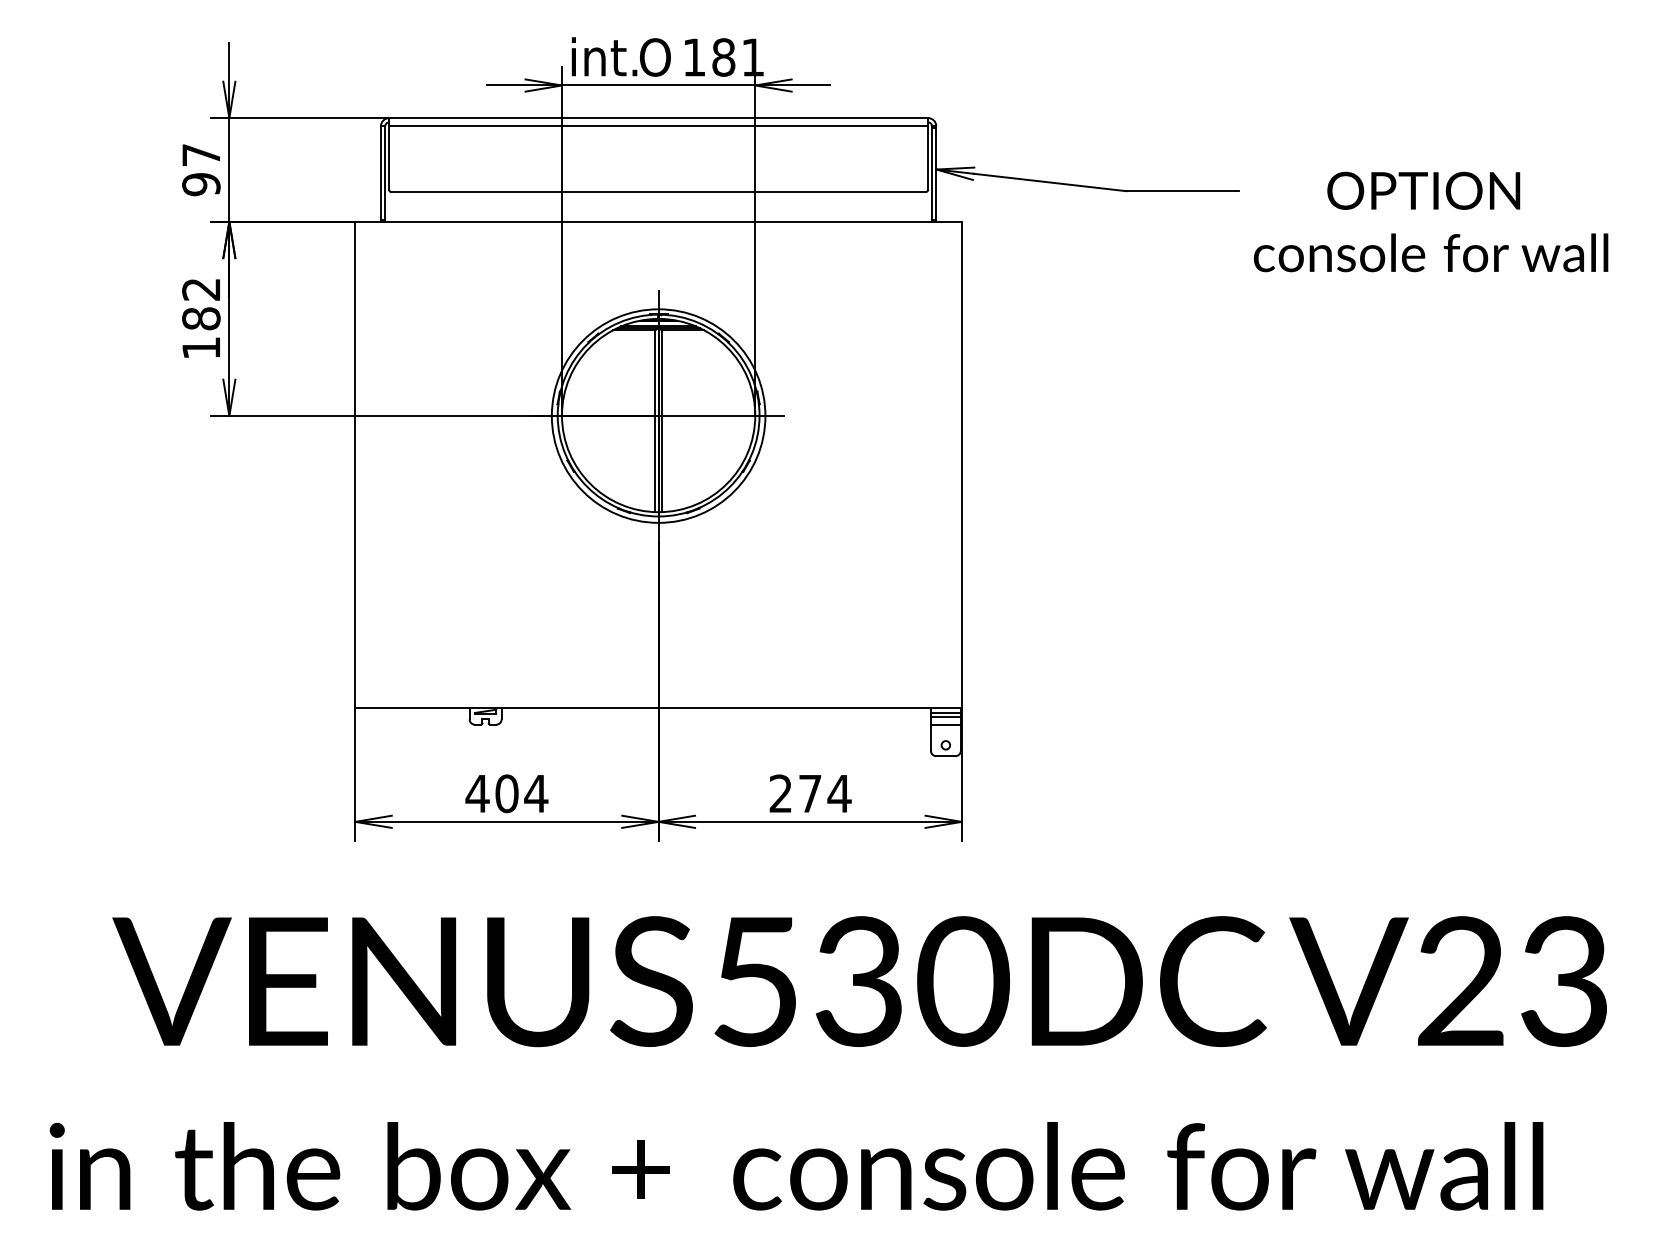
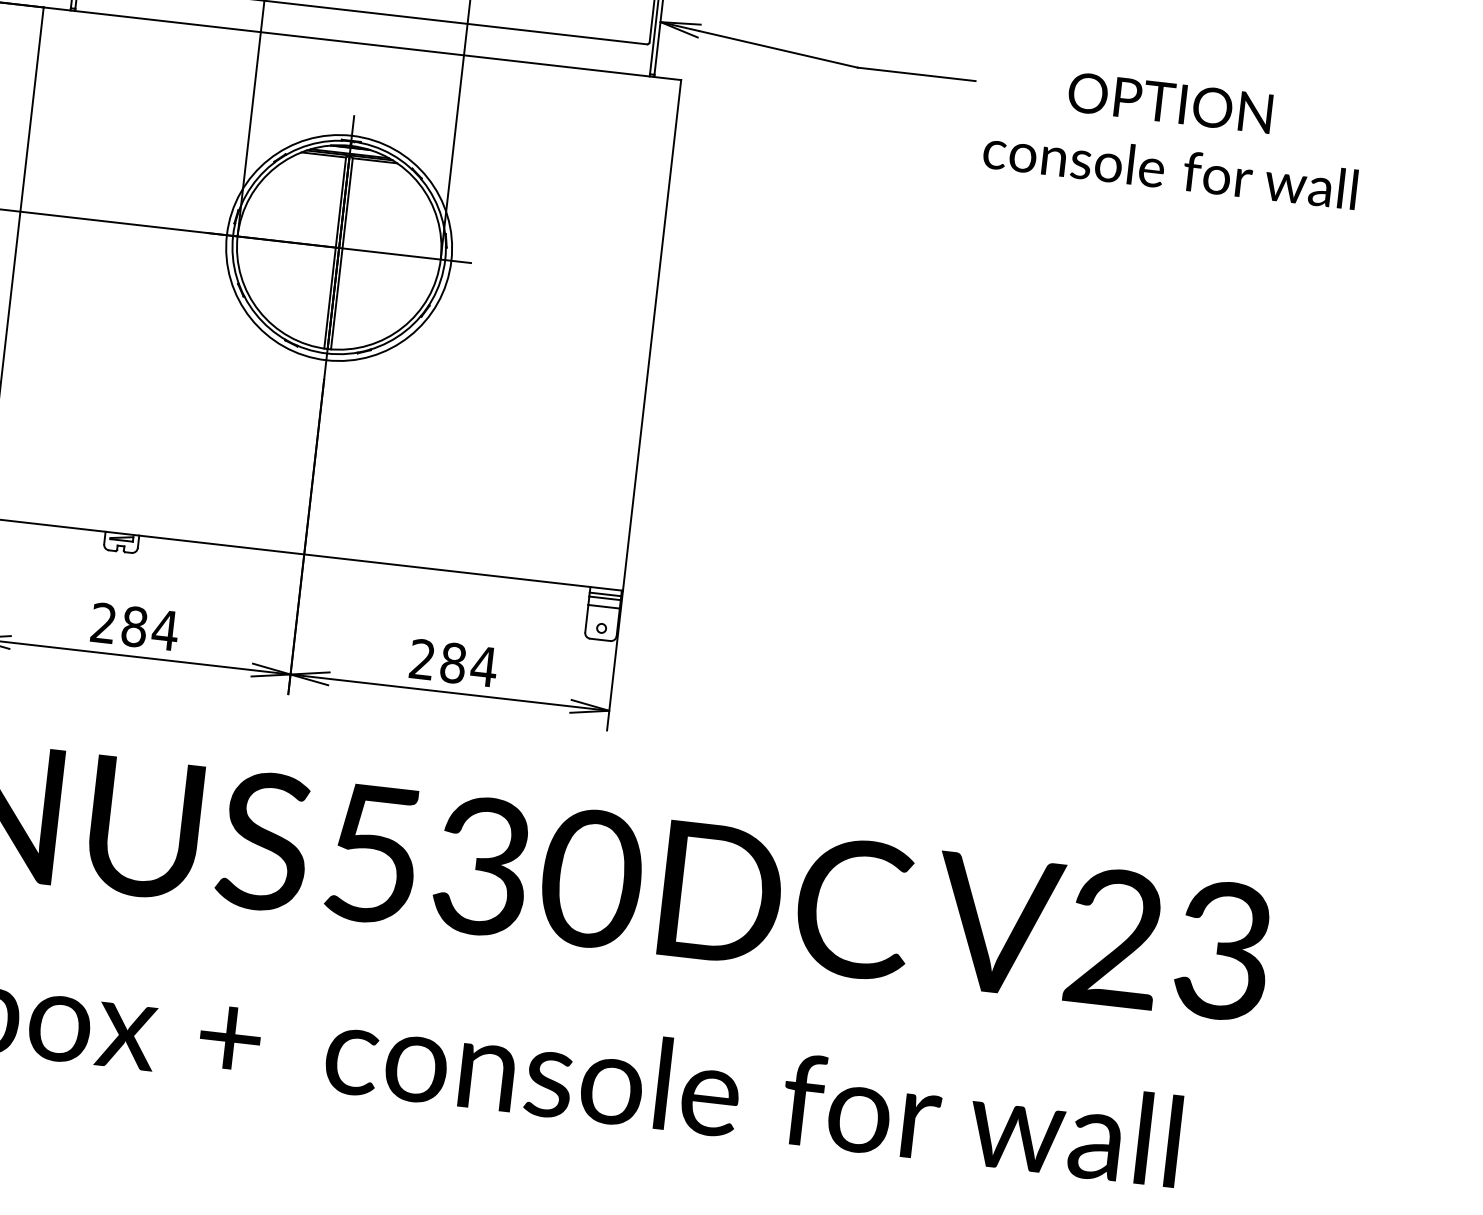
text: (491, 793) -> (118, 624), 404 -> 284
text: (809, 793) -> (452, 662), 274 -> 284

